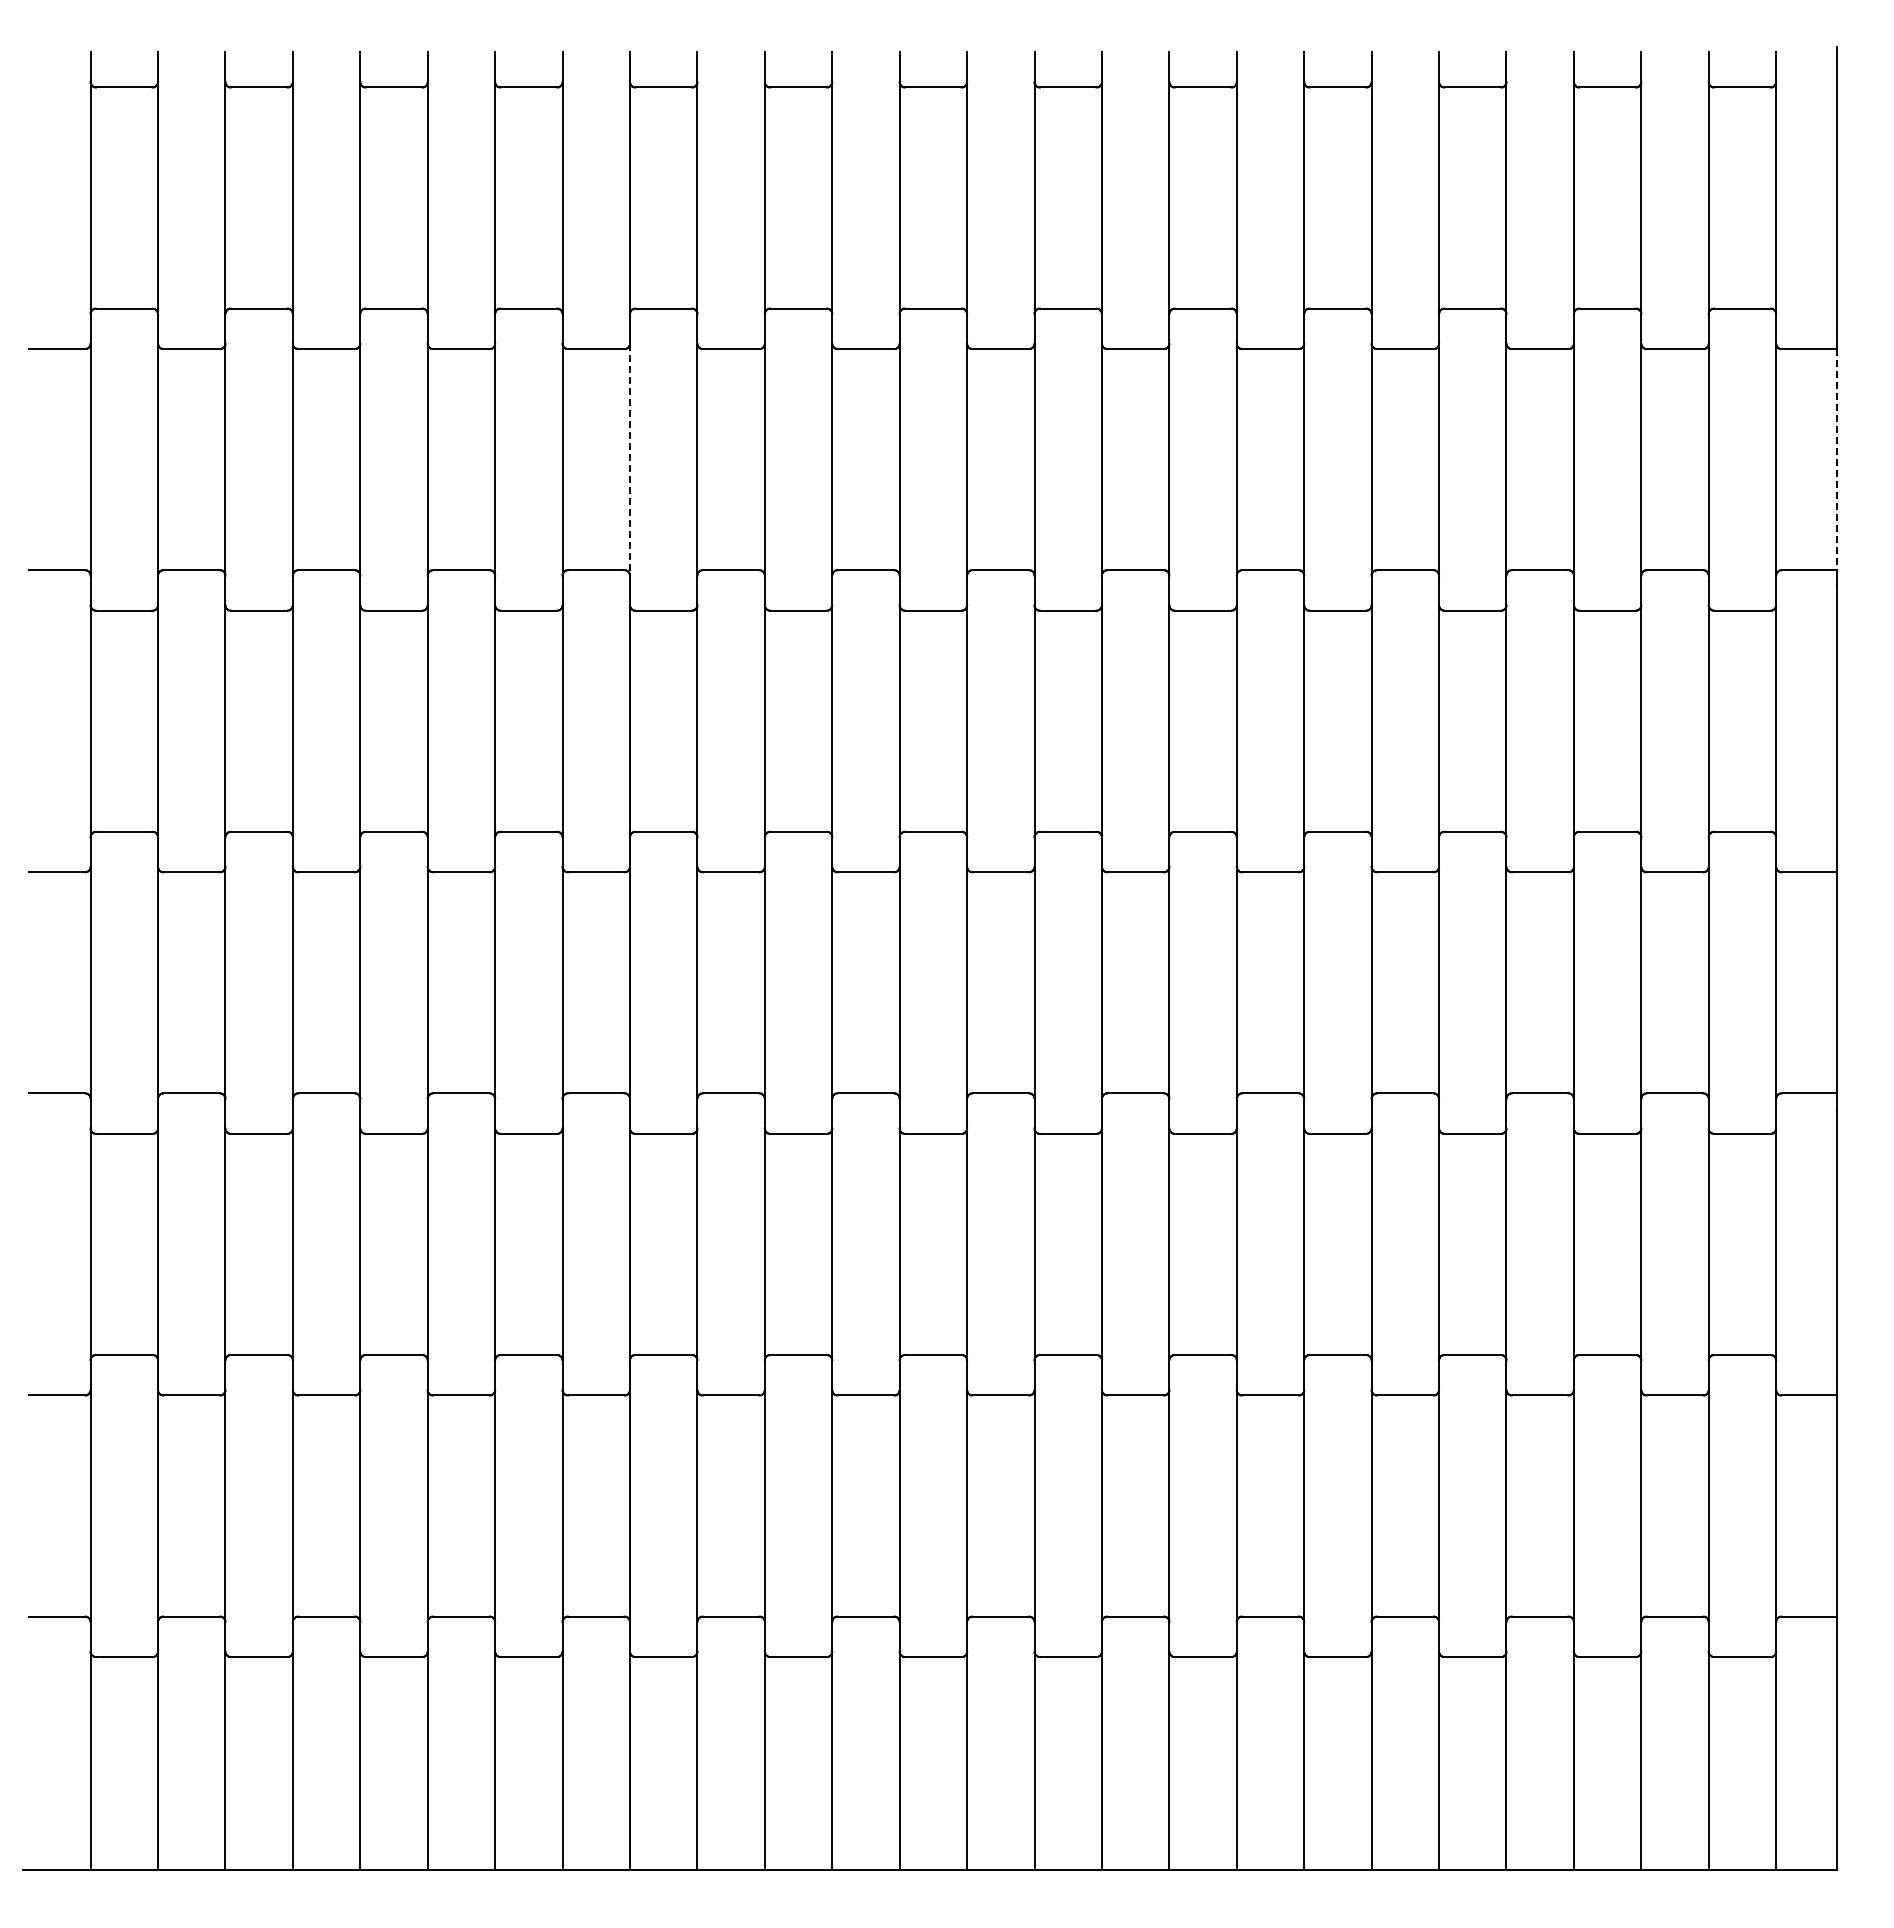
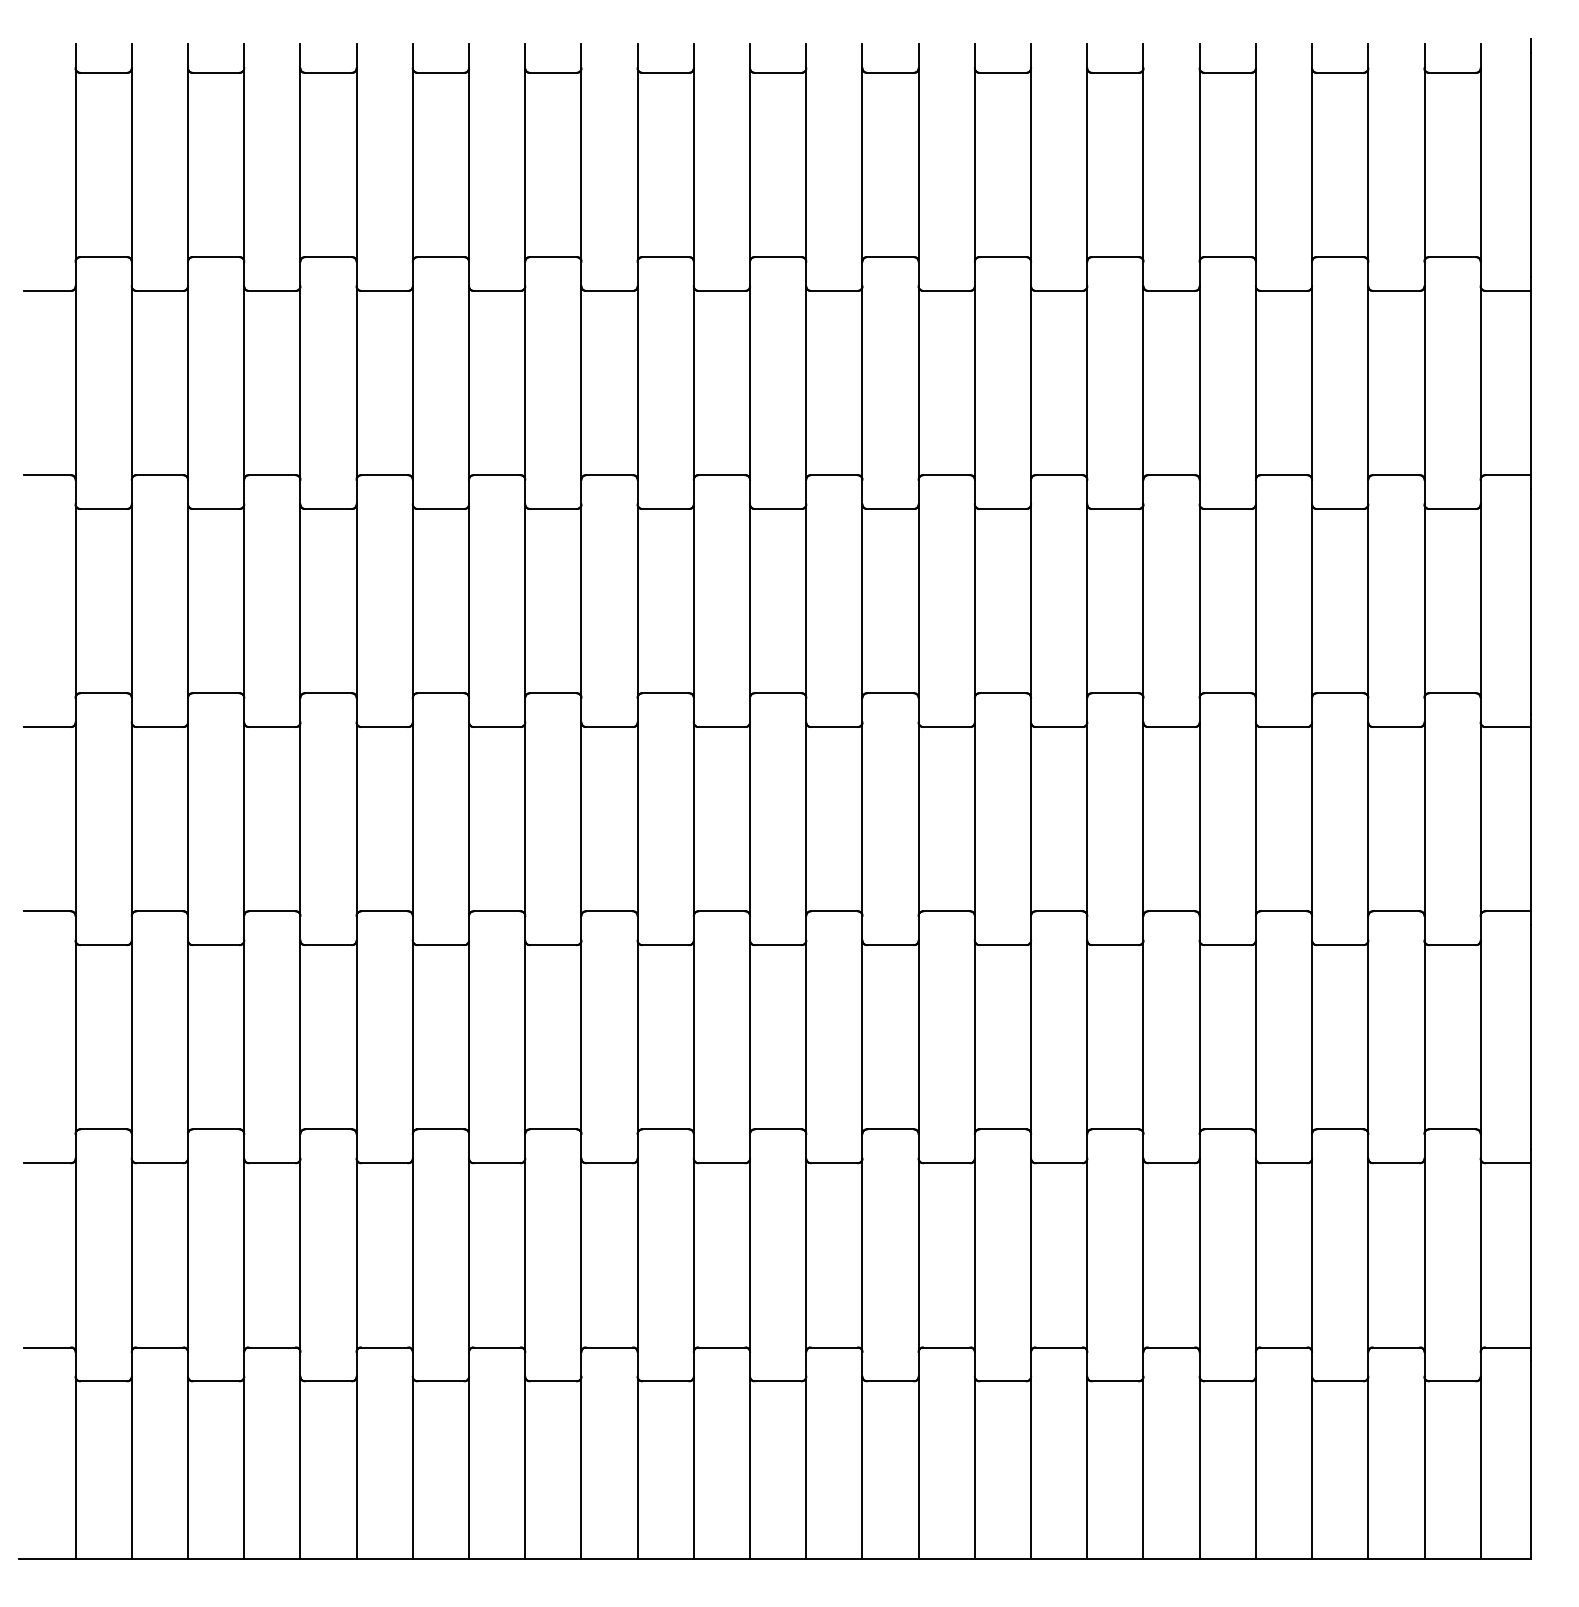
line: (629, 459) -> (524, 382), dashed -> solid
line: (1837, 459) -> (1531, 382), dashed -> solid

